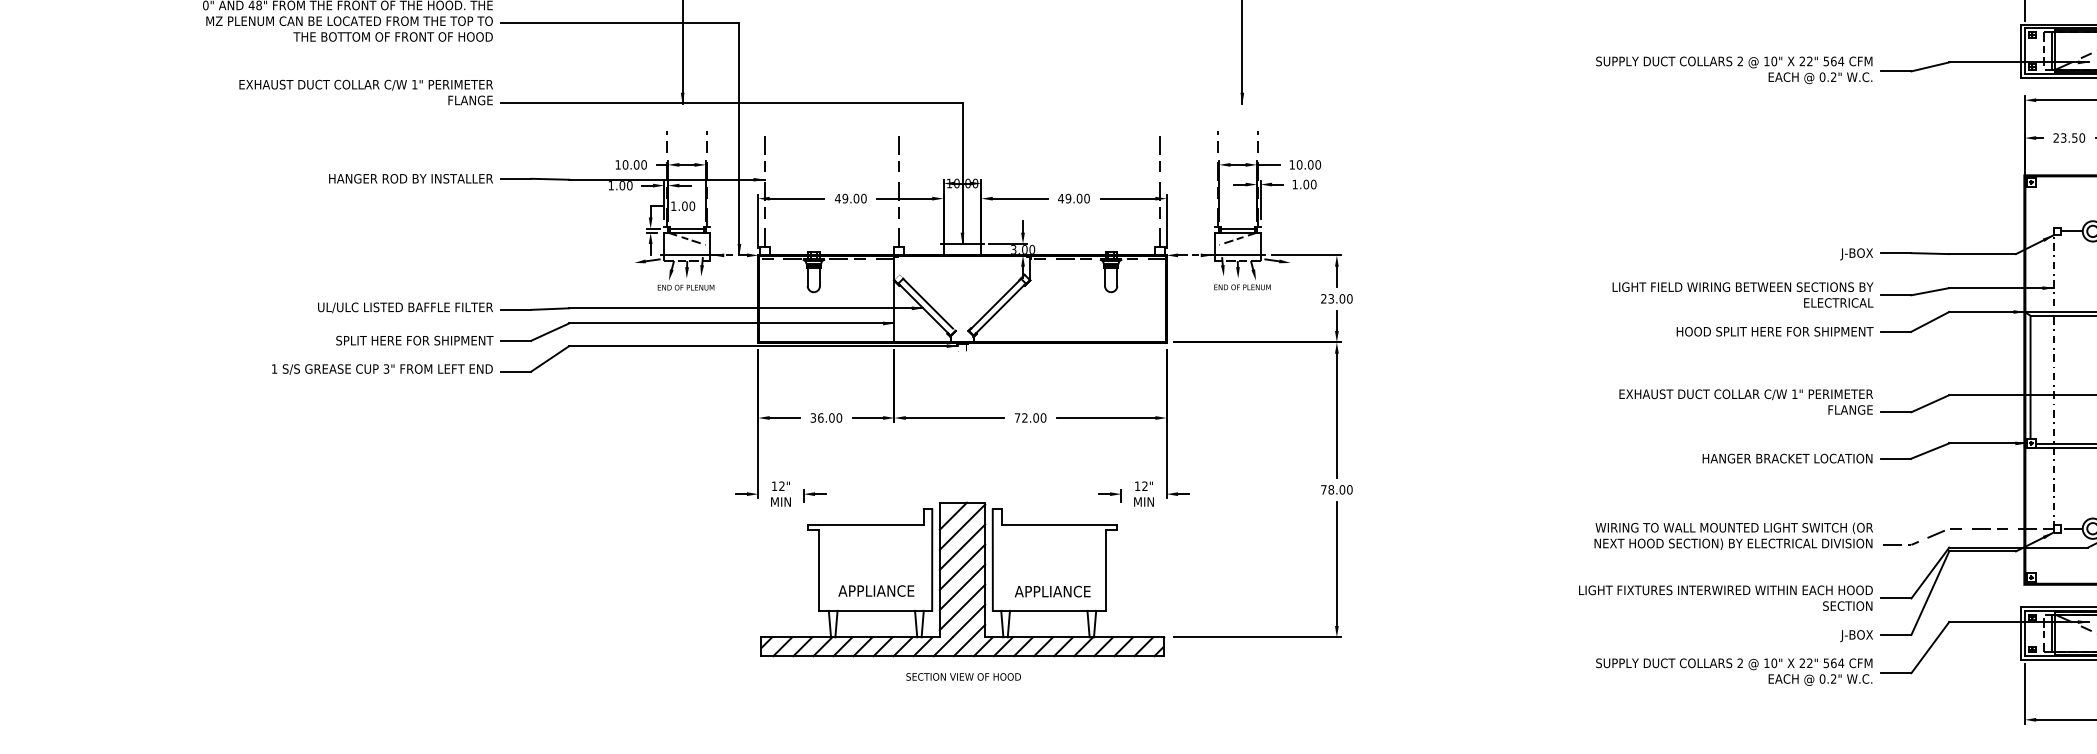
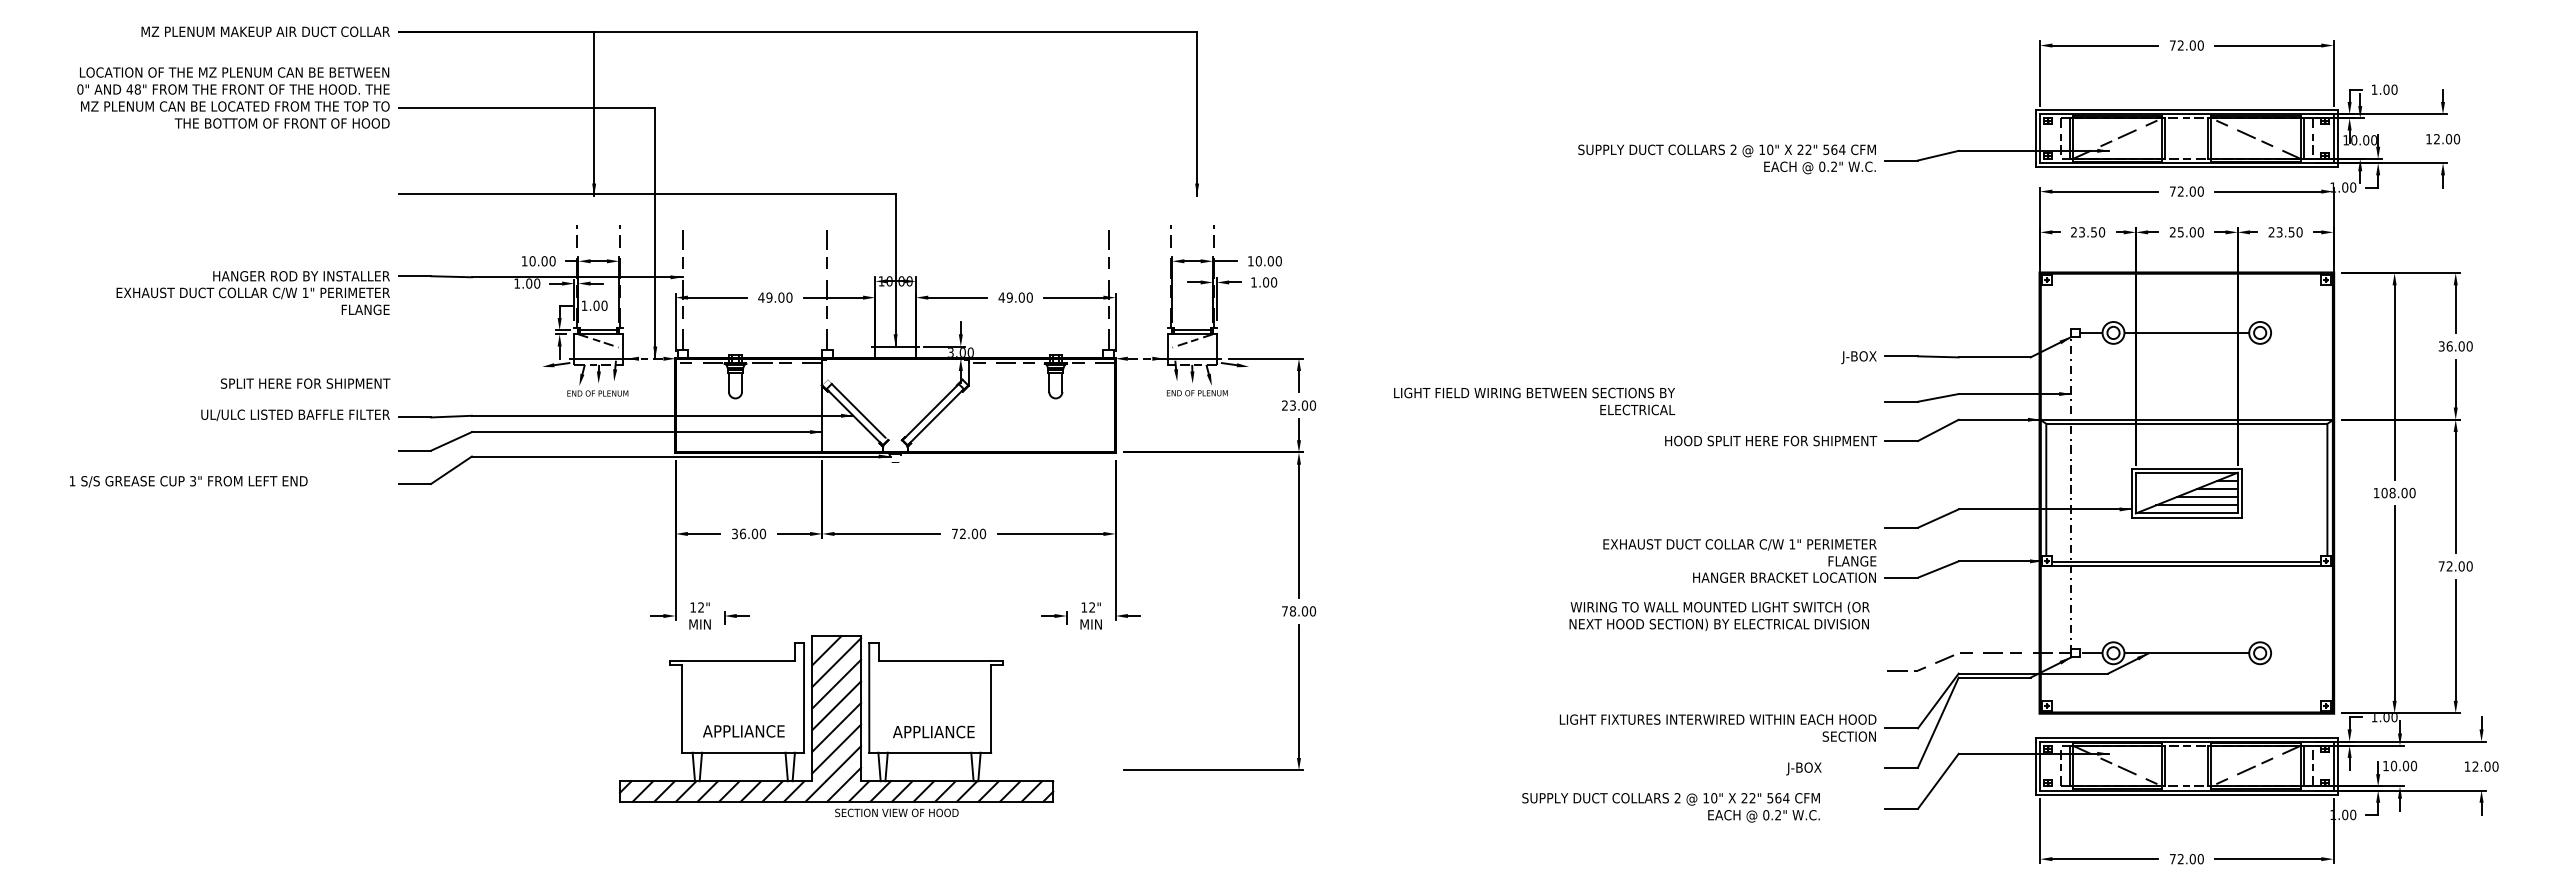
text: (365, 92) -> (252, 301), moved
text: (1742, 295) -> (1534, 401), moved
text: (414, 340) -> (305, 383), moved
text: (382, 369) -> (188, 481), moved
text: (1745, 401) -> (1739, 552), moved
text: (1733, 535) -> (1719, 615), moved
part: (962, 579) -> (836, 718), moved
text: (1856, 635) -> (1803, 768), moved
text: (1733, 671) -> (1670, 807), moved

